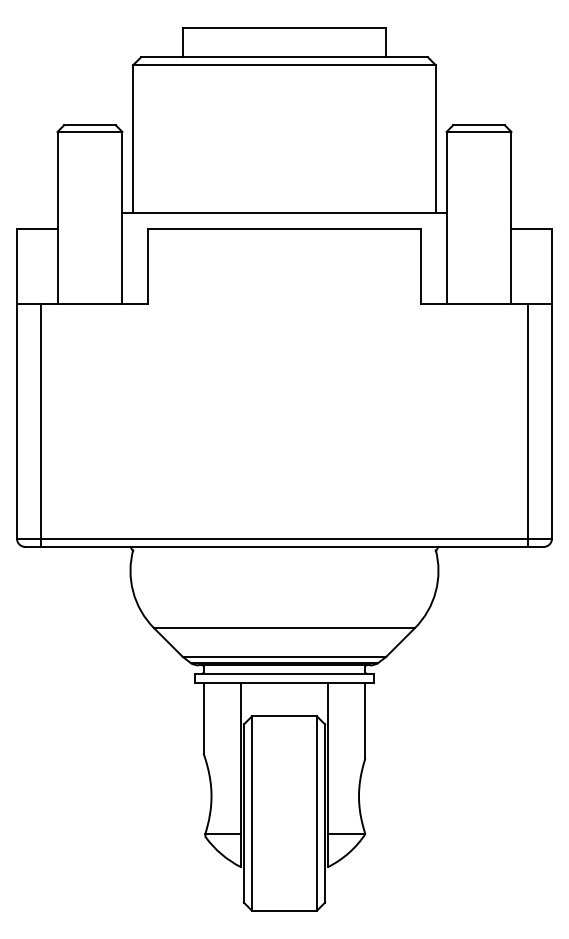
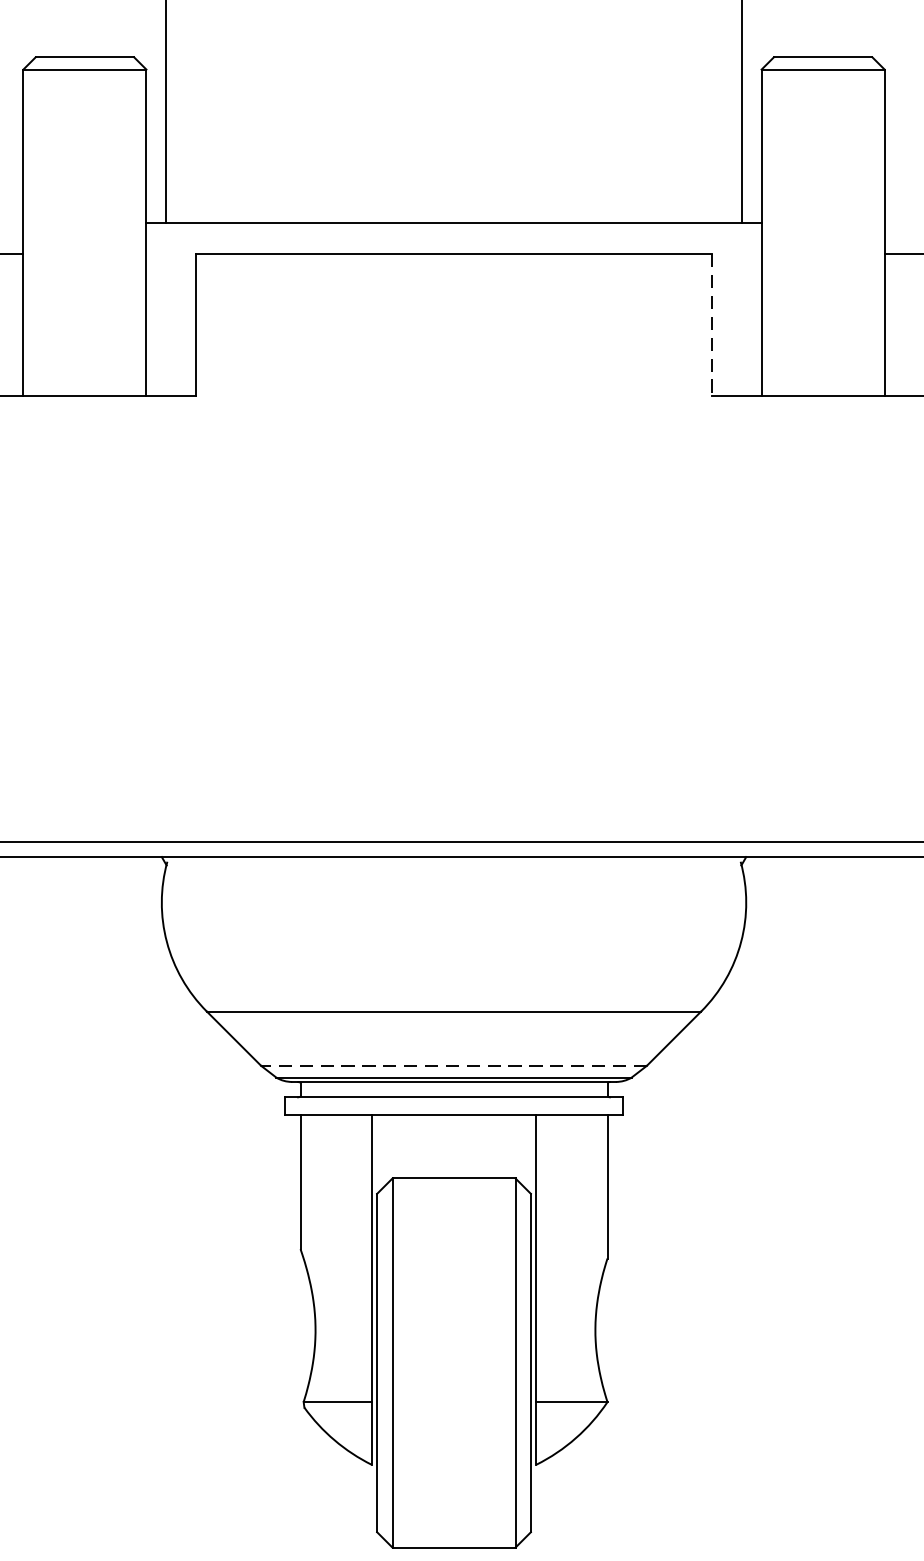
line: (420, 266) -> (712, 324), solid -> dashed
line: (527, 424) -> (915, 624), removed
line: (284, 656) -> (454, 1065), solid -> dashed

